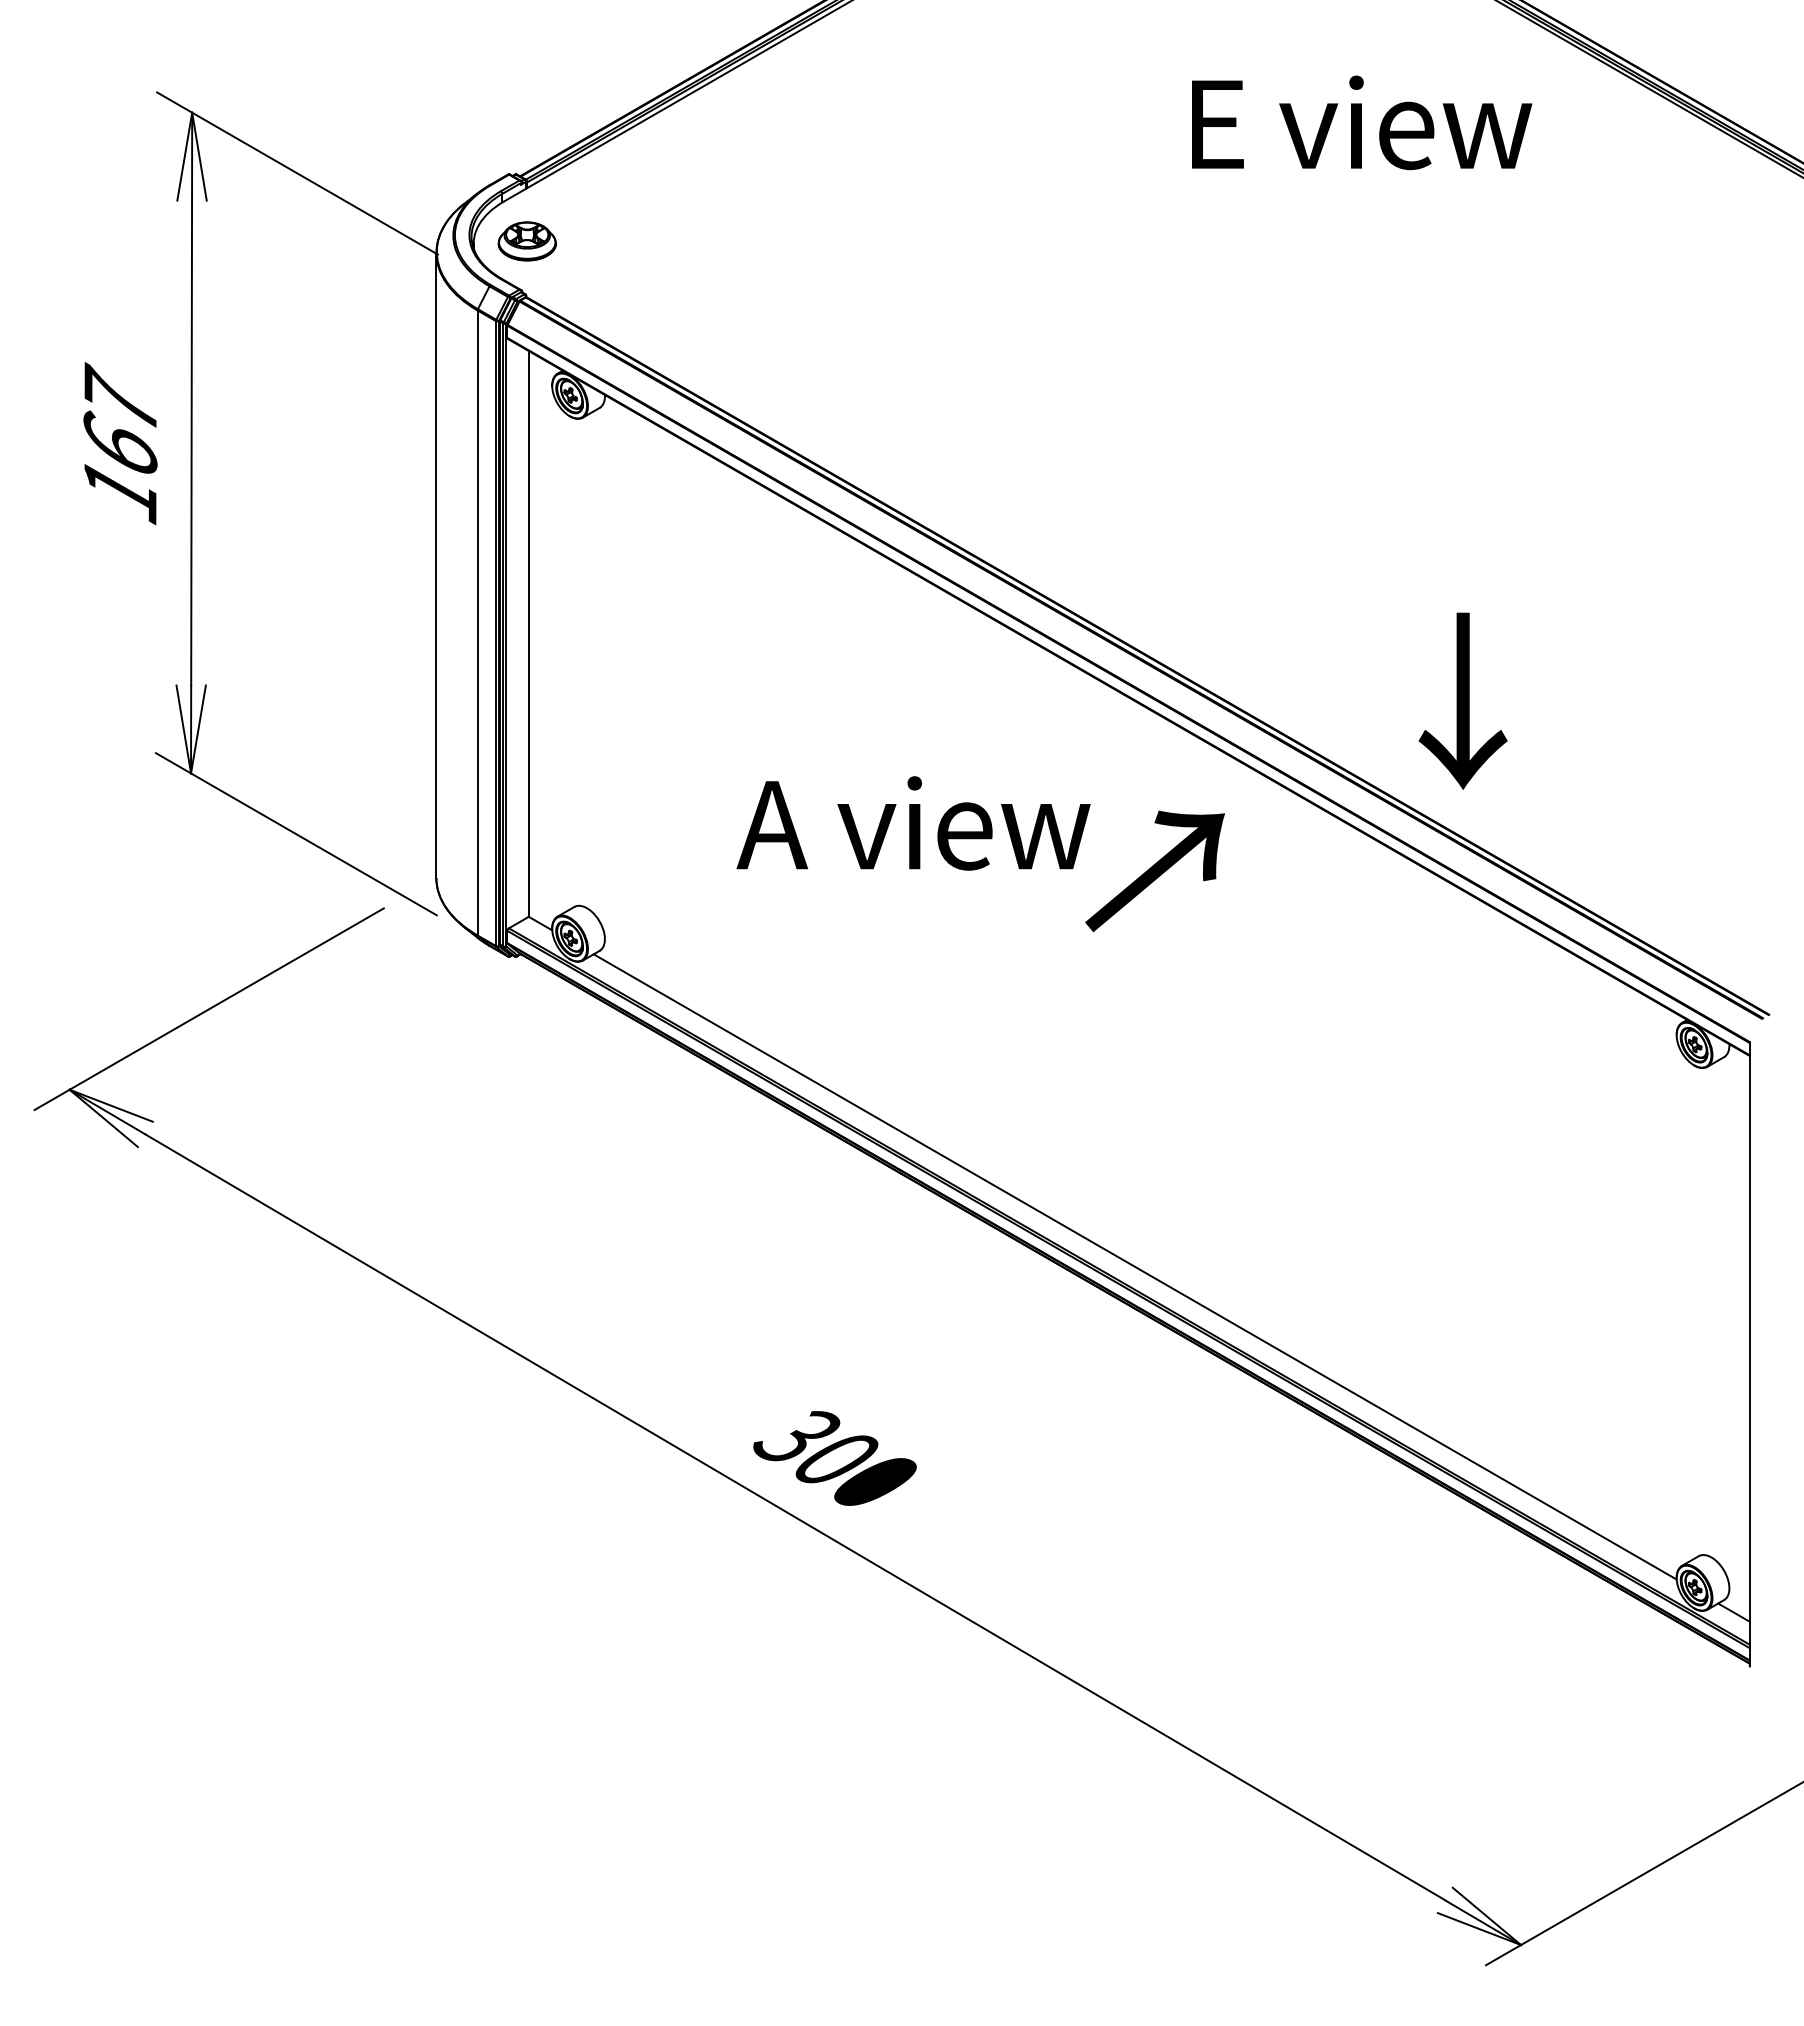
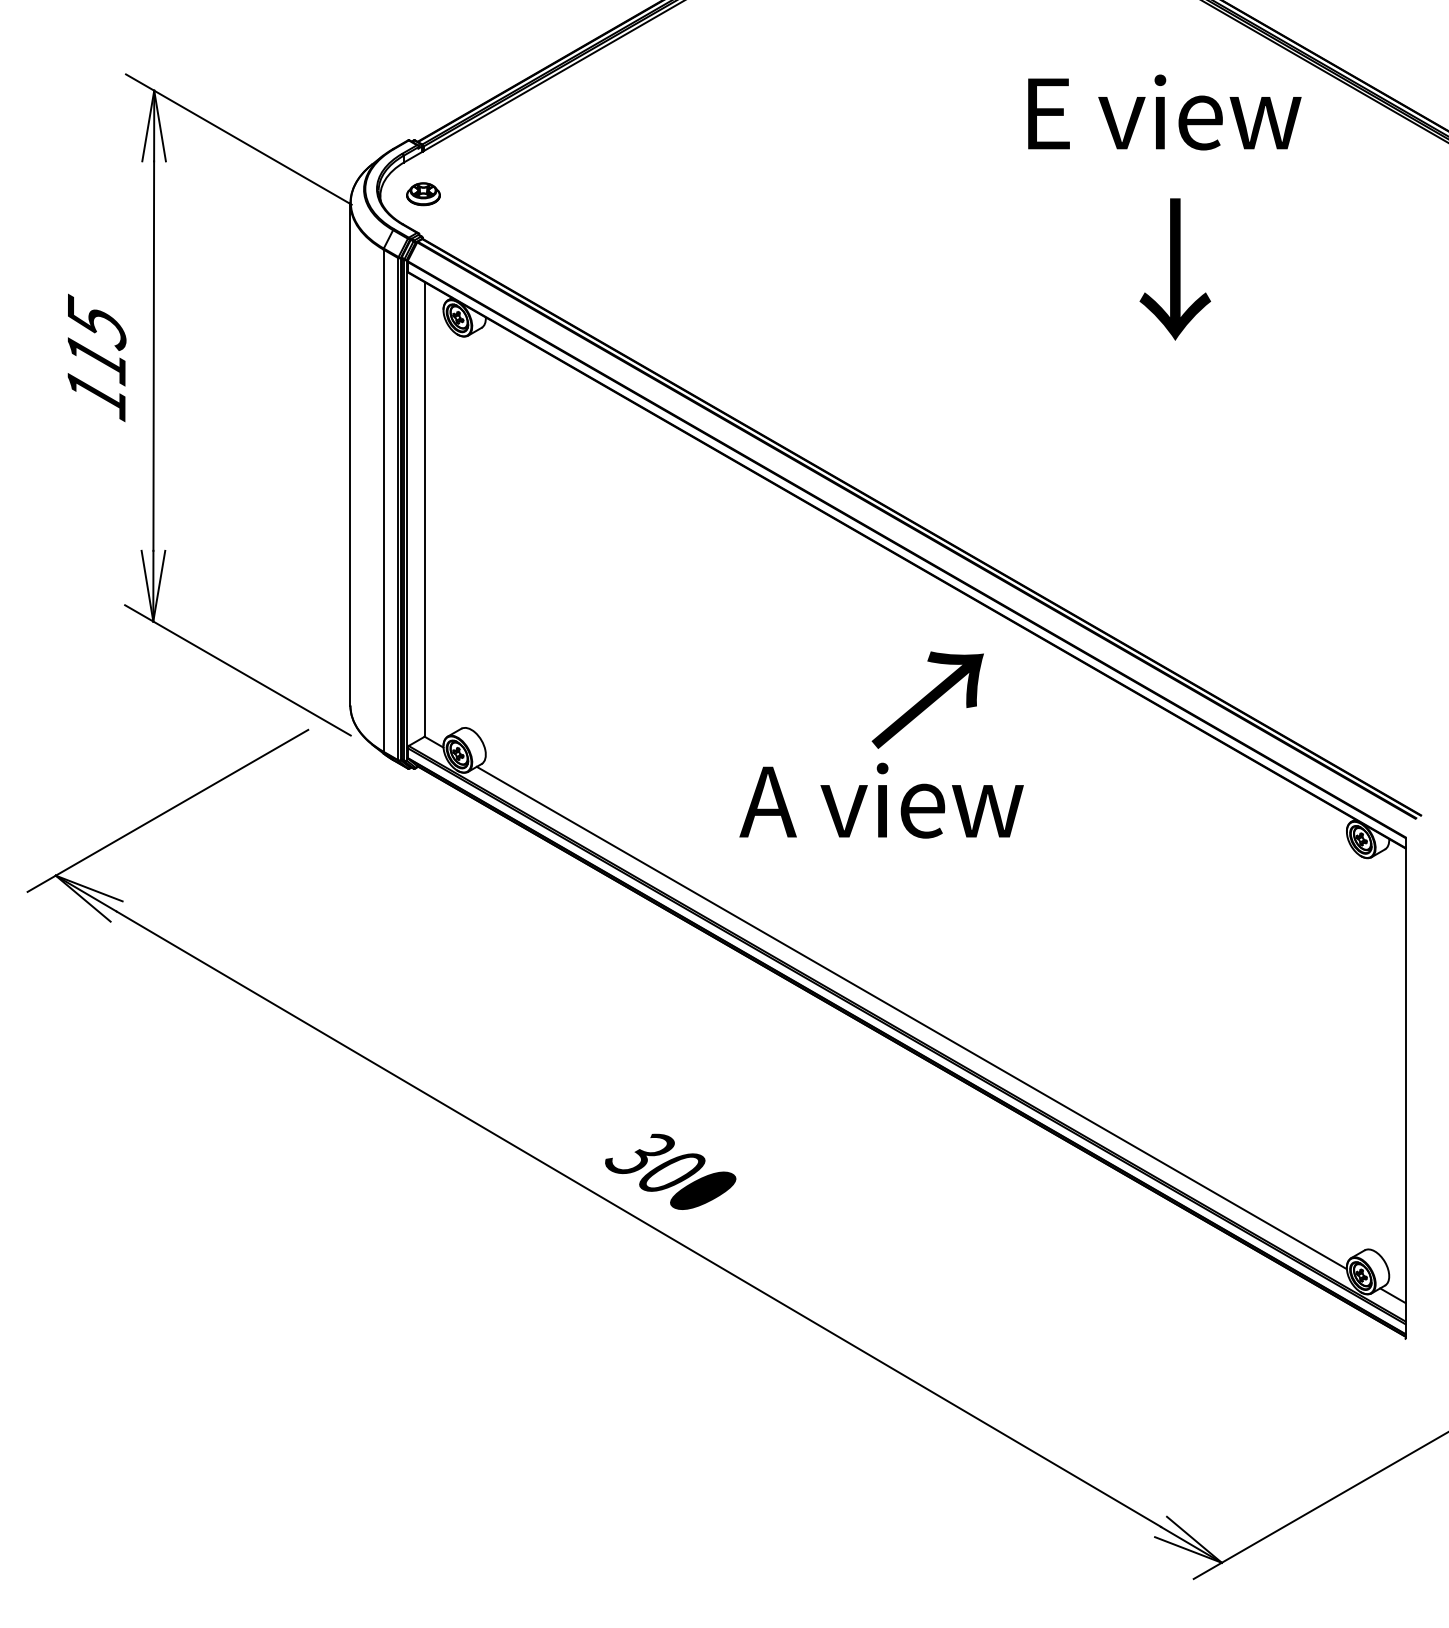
text: (1362, 122) -> (1165, 112), moved
part: (527, 241) -> (423, 194), size x0.71
text: (120, 421) -> (96, 338), 167 -> 115
text: (1462, 700) -> (1174, 268), moved
text: (913, 823) -> (881, 800), moved

